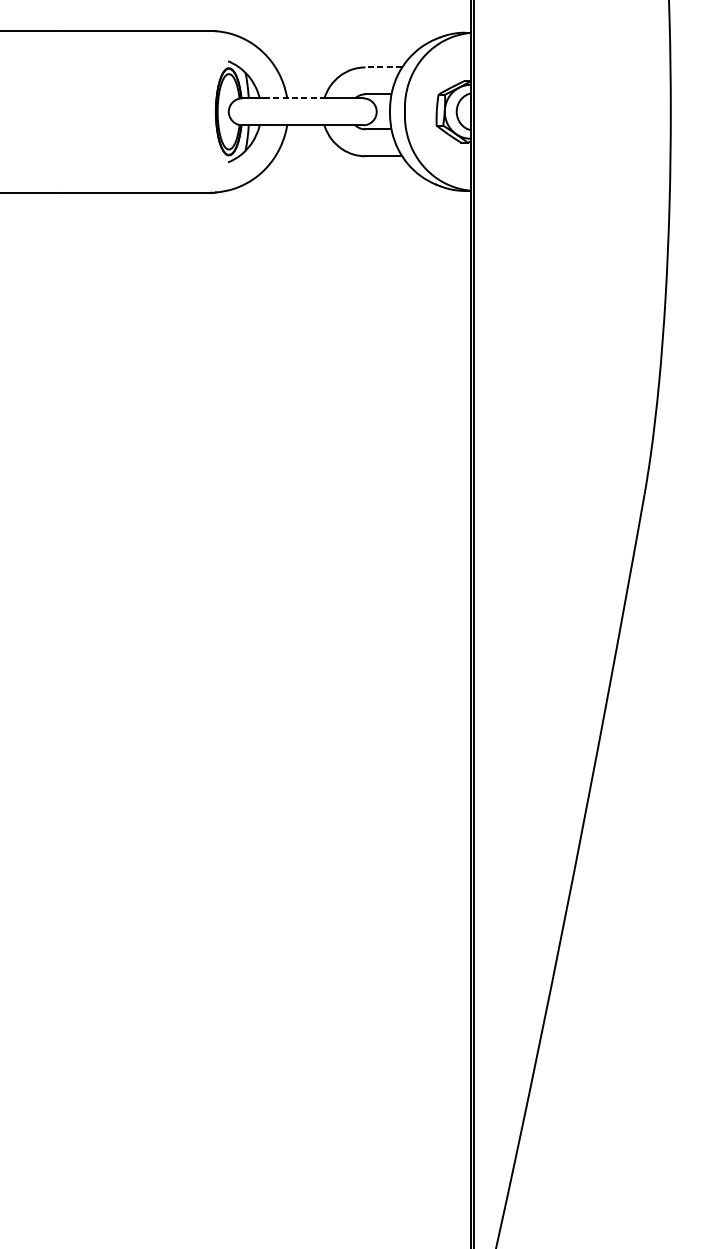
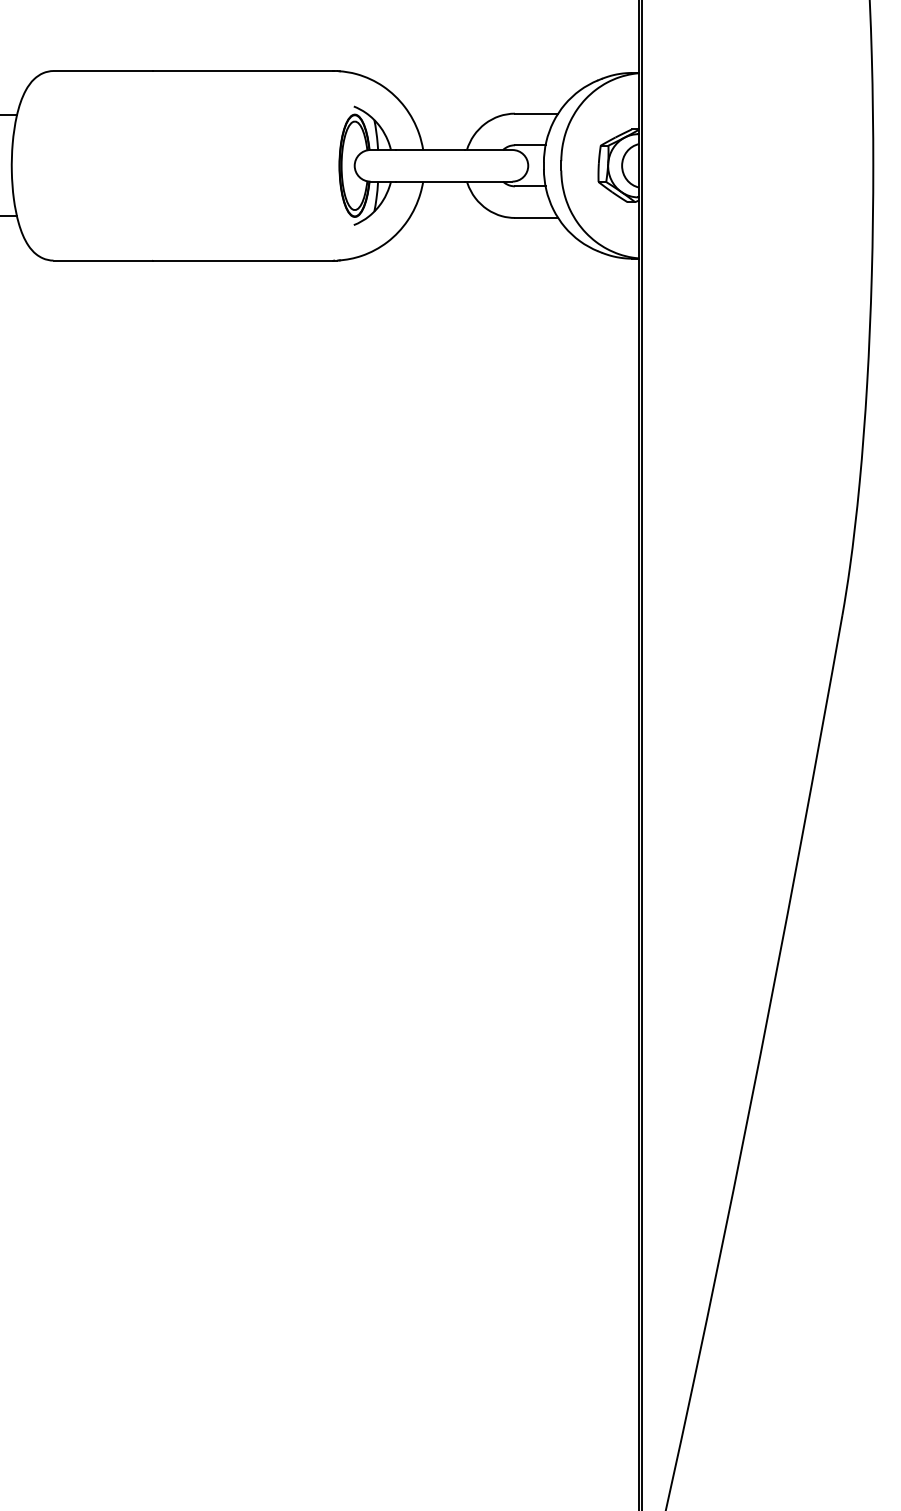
line: (383, 67) -> (536, 113), dashed -> solid
line: (293, 98) -> (430, 150), dashed -> solid

